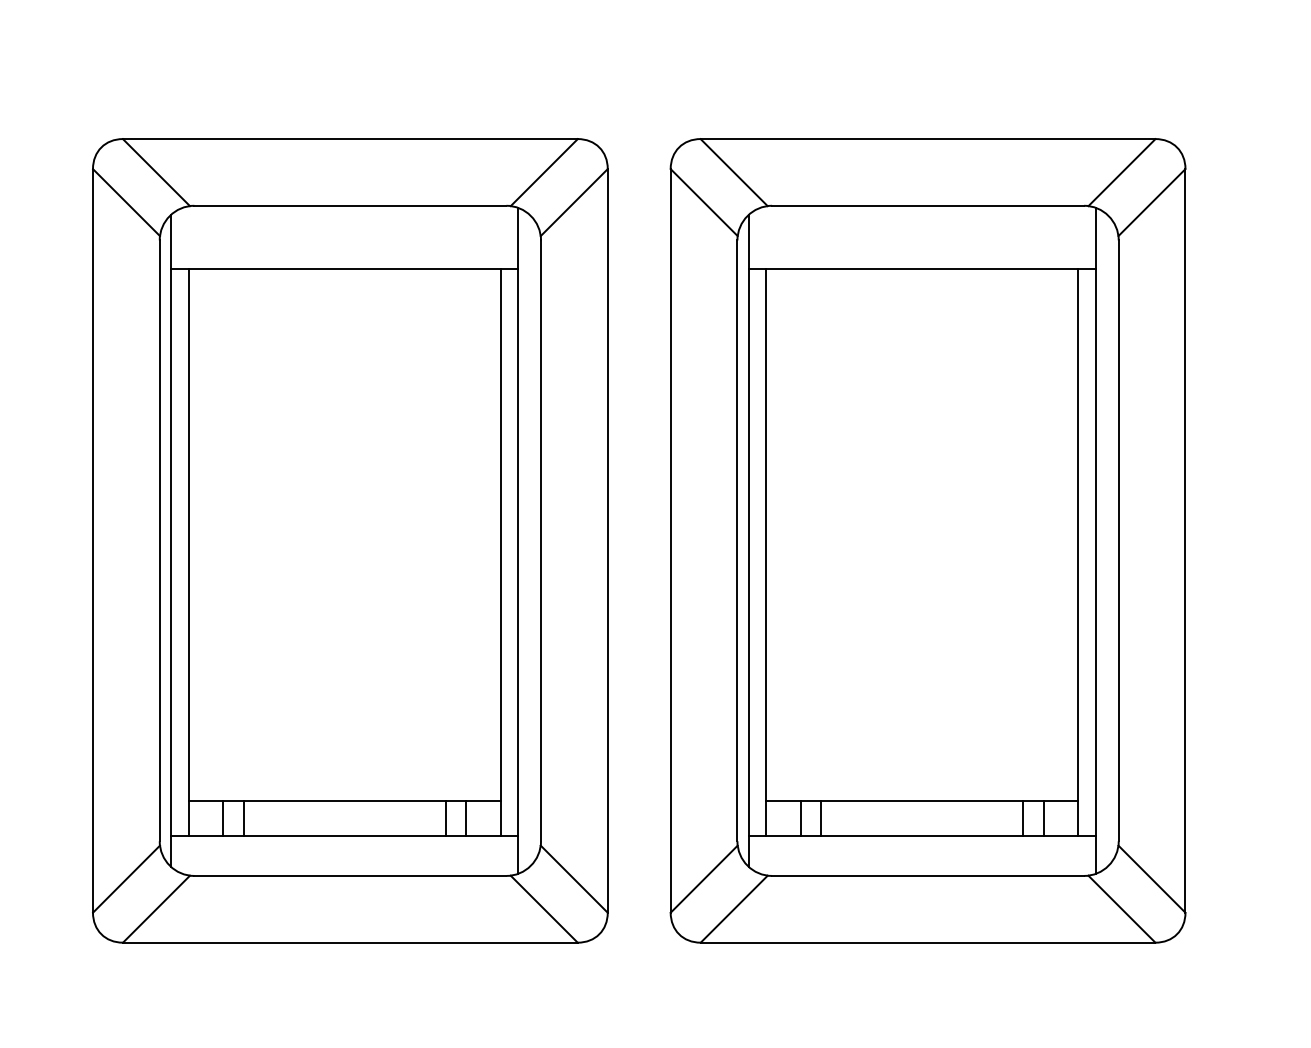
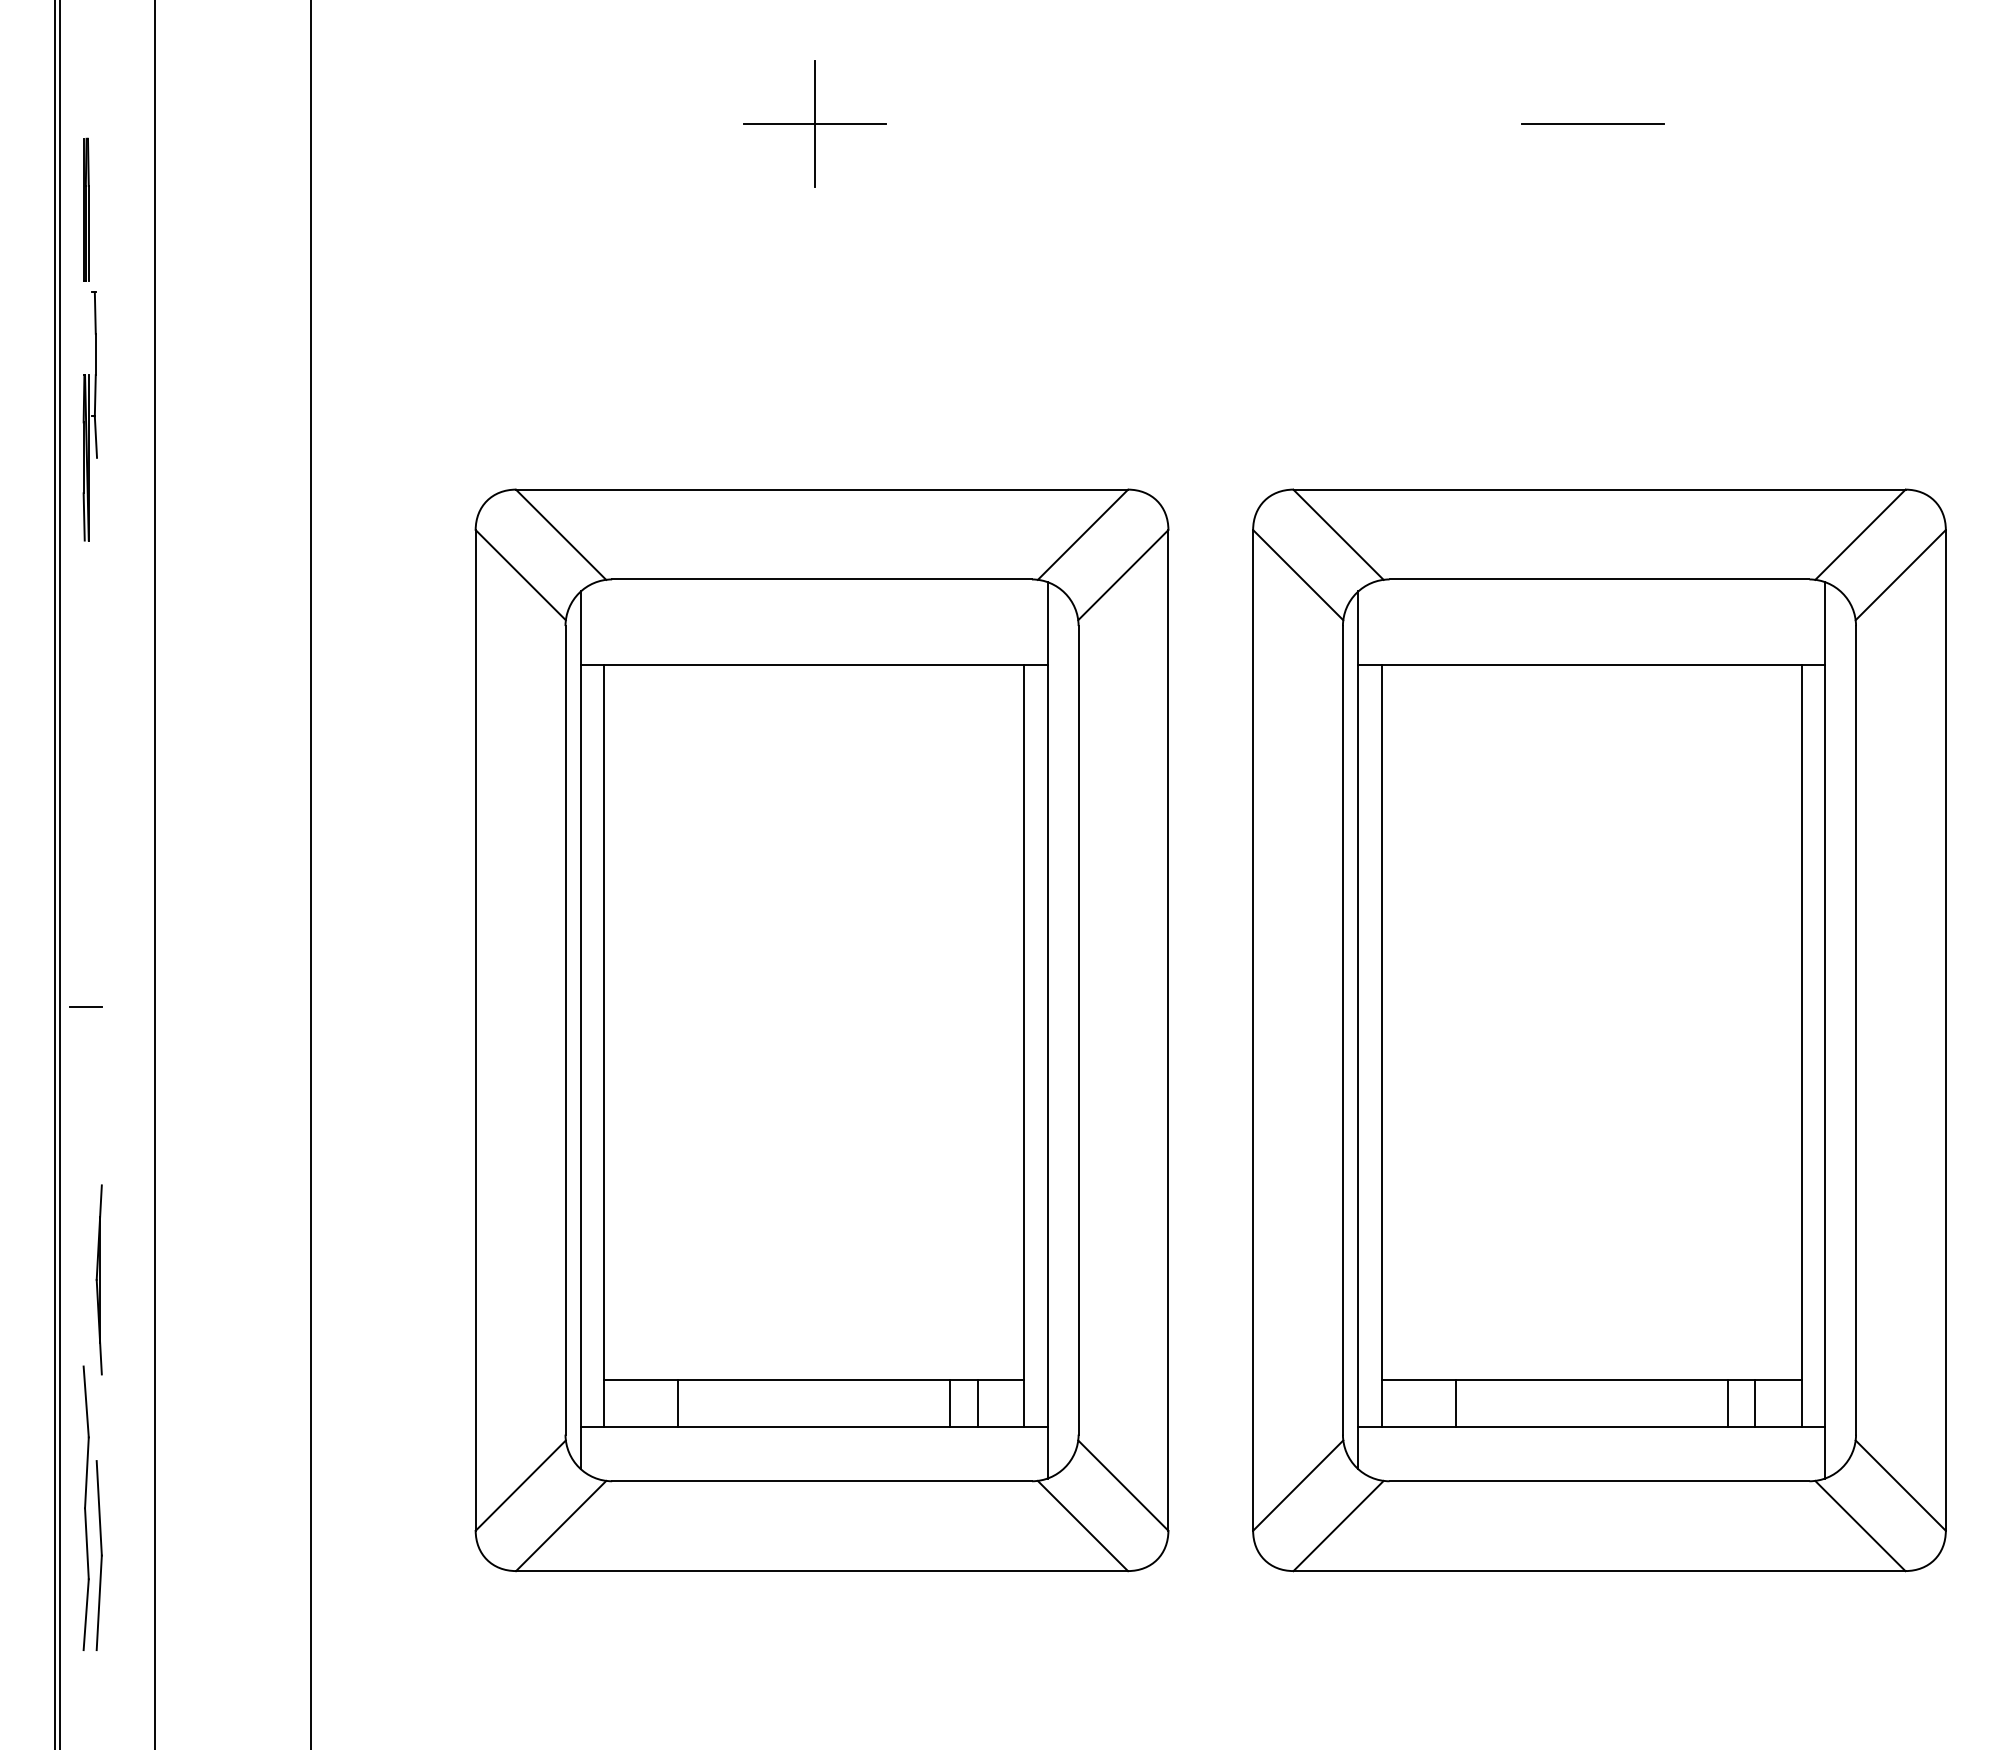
line: (223, 818) -> (651, 1403), removed
line: (801, 818) -> (1428, 1403), removed

